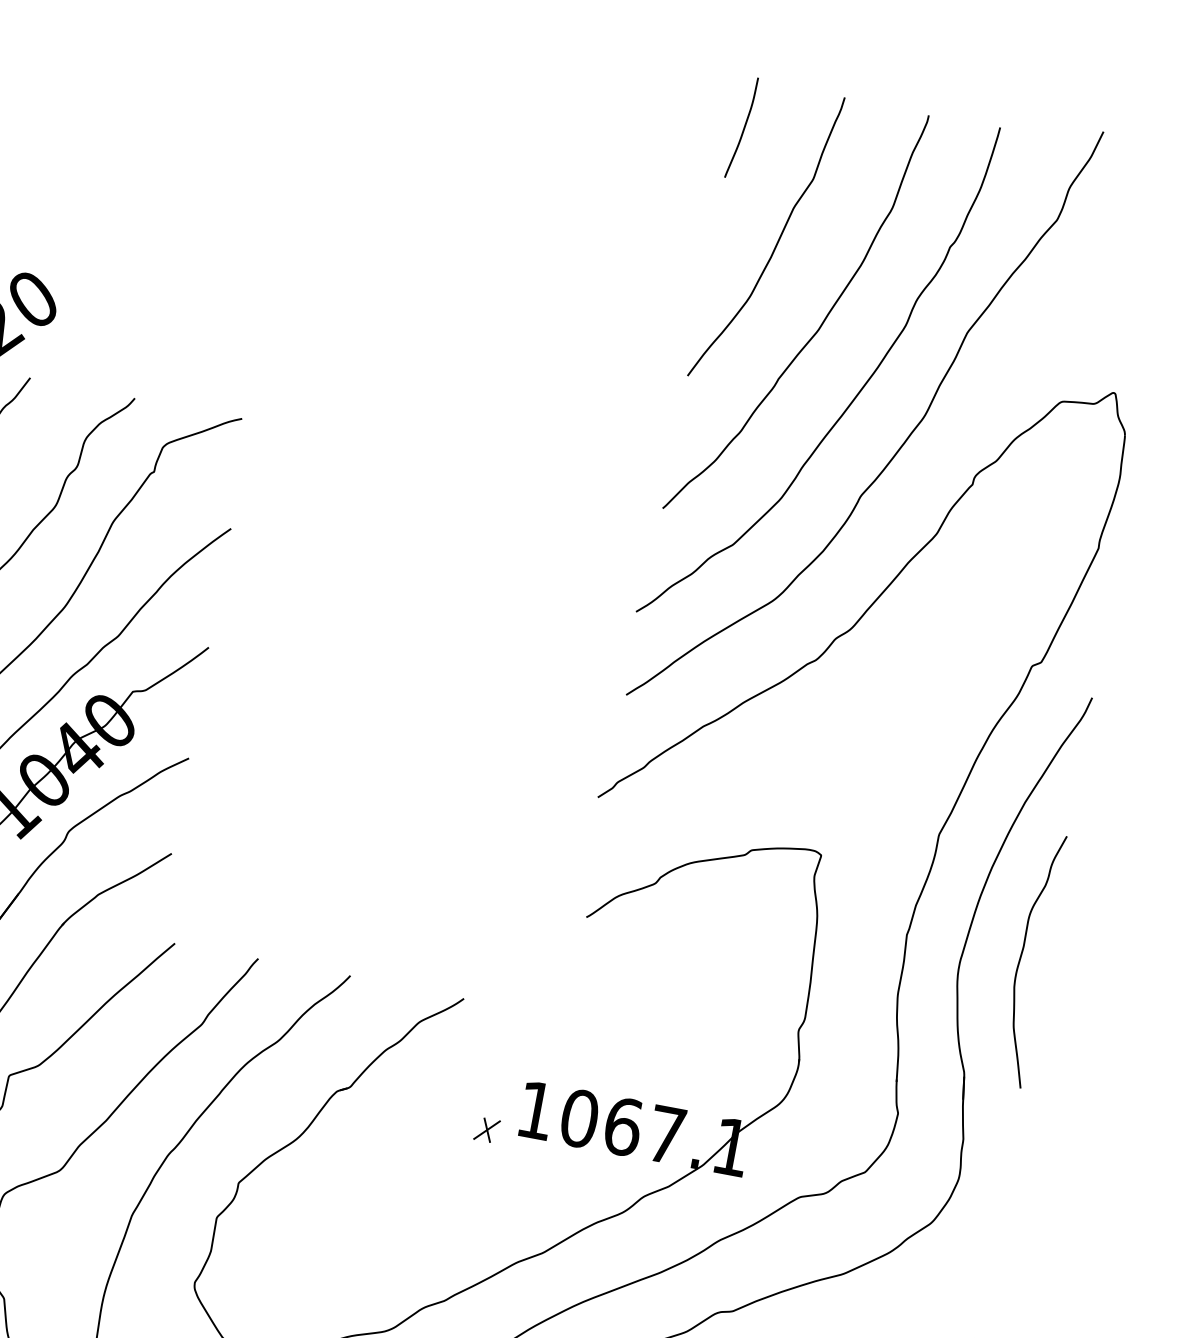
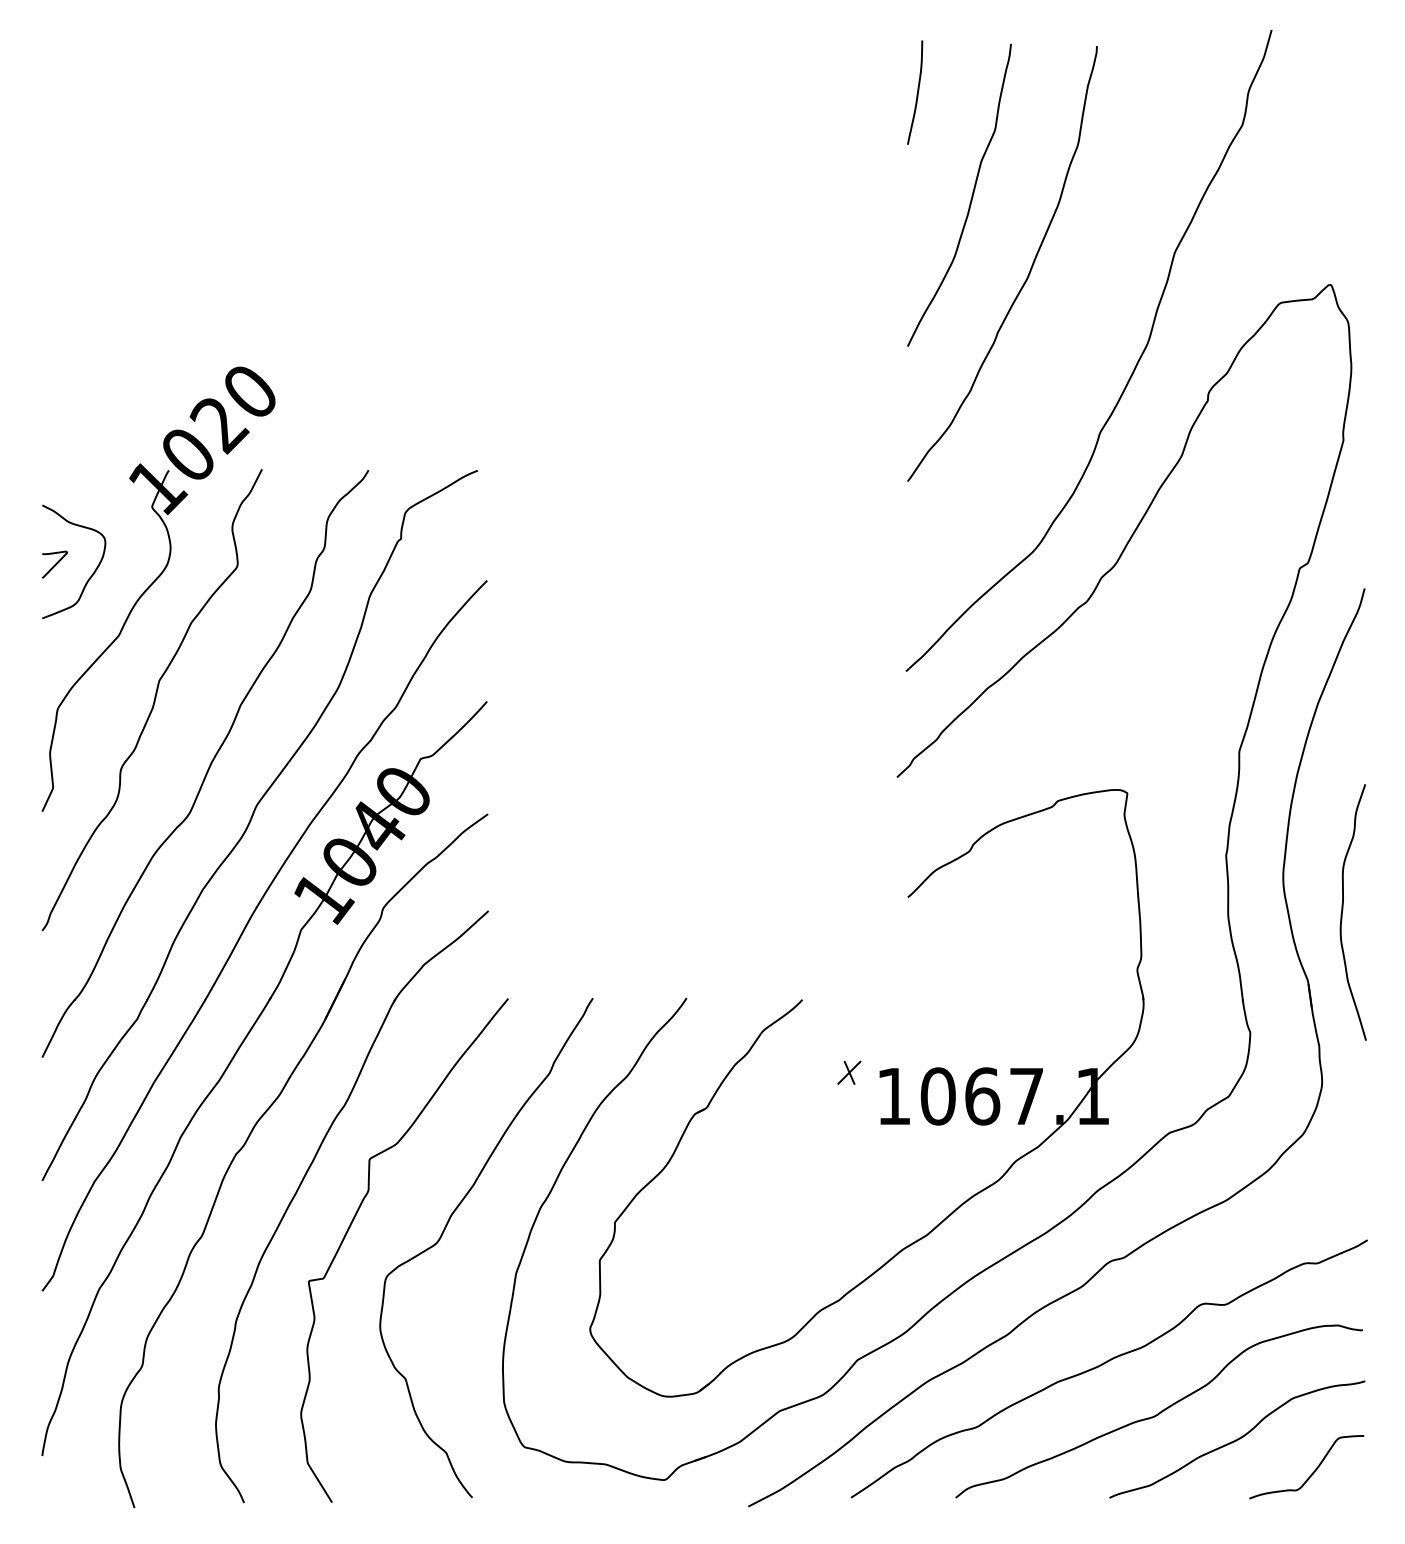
curve: (854, 397) -> (1075, 337), removed
curve: (1022, 956) -> (1343, 910), moved
part: (487, 1129) -> (849, 1072), moved

